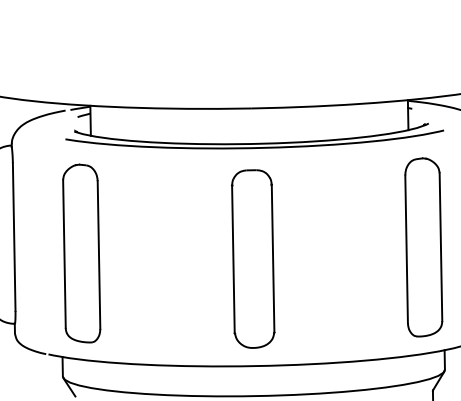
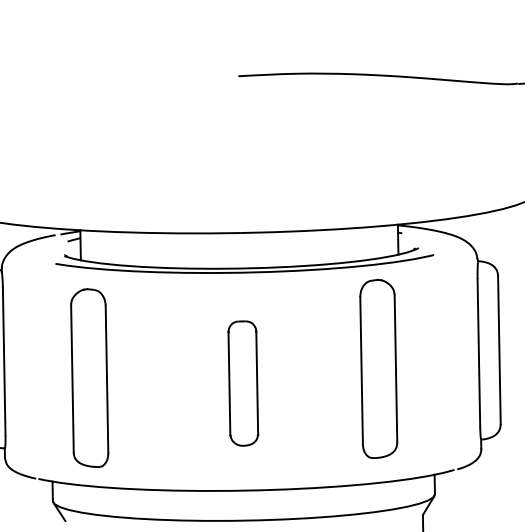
part: (423, 246) -> (378, 368), moved
part: (81, 252) -> (89, 377), moved
part: (253, 258) -> (243, 383), size x0.7

